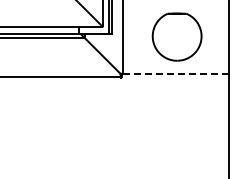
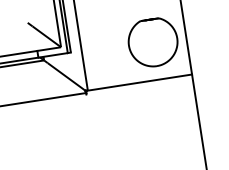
part: (176, 36) -> (152, 42), moved
line: (175, 74) -> (139, 82), dashed -> solid

